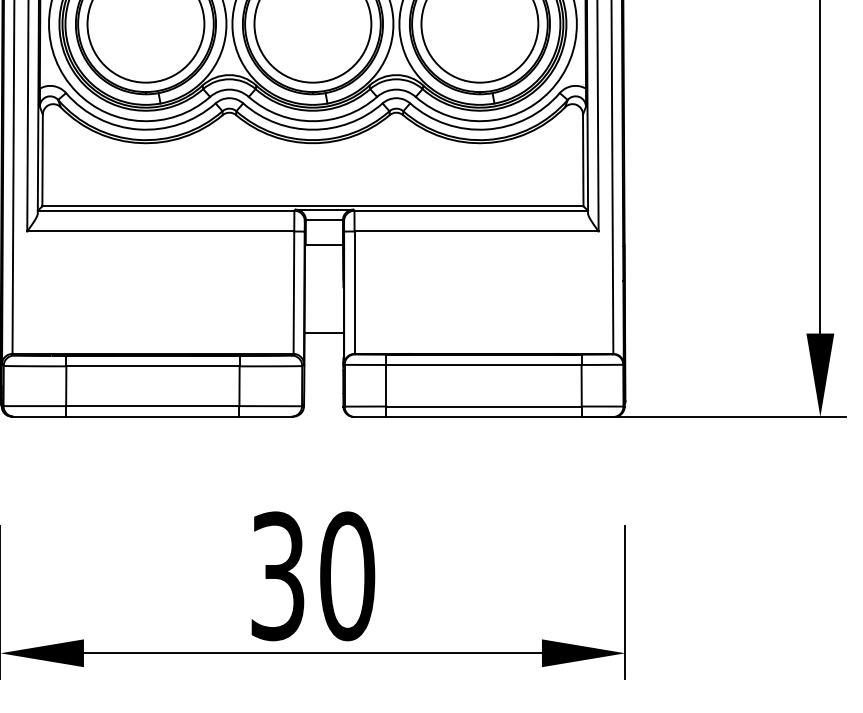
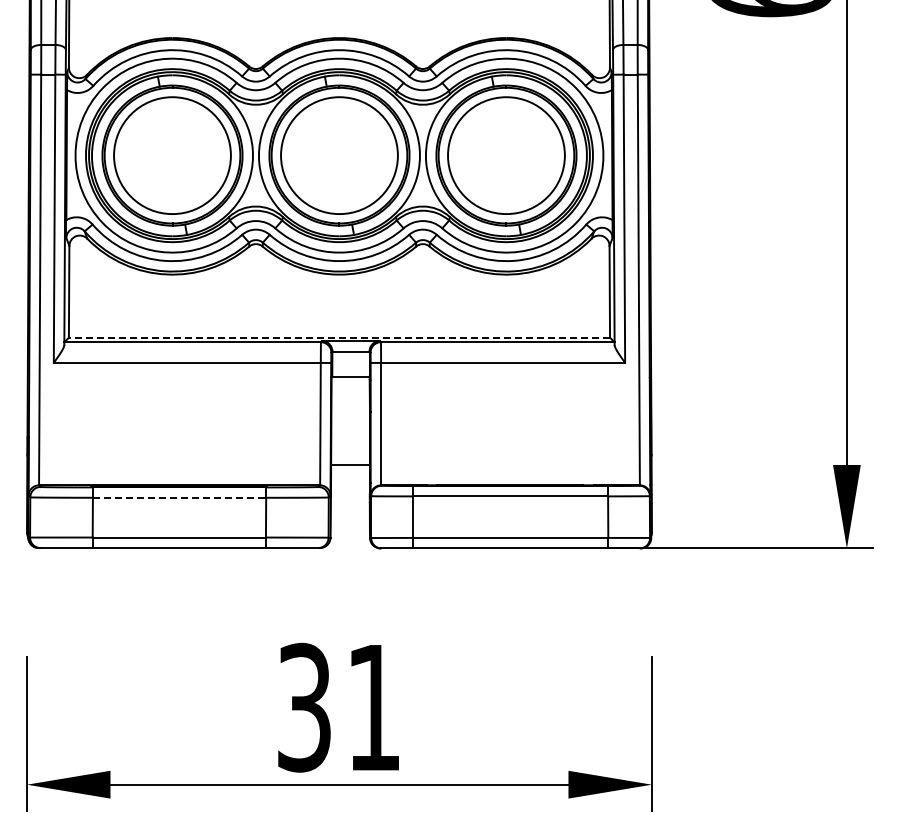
line: (312, 206) -> (339, 337), solid -> dashed
line: (152, 366) -> (179, 497), solid -> dashed
text: (346, 576) -> (373, 707), 30 -> 31

